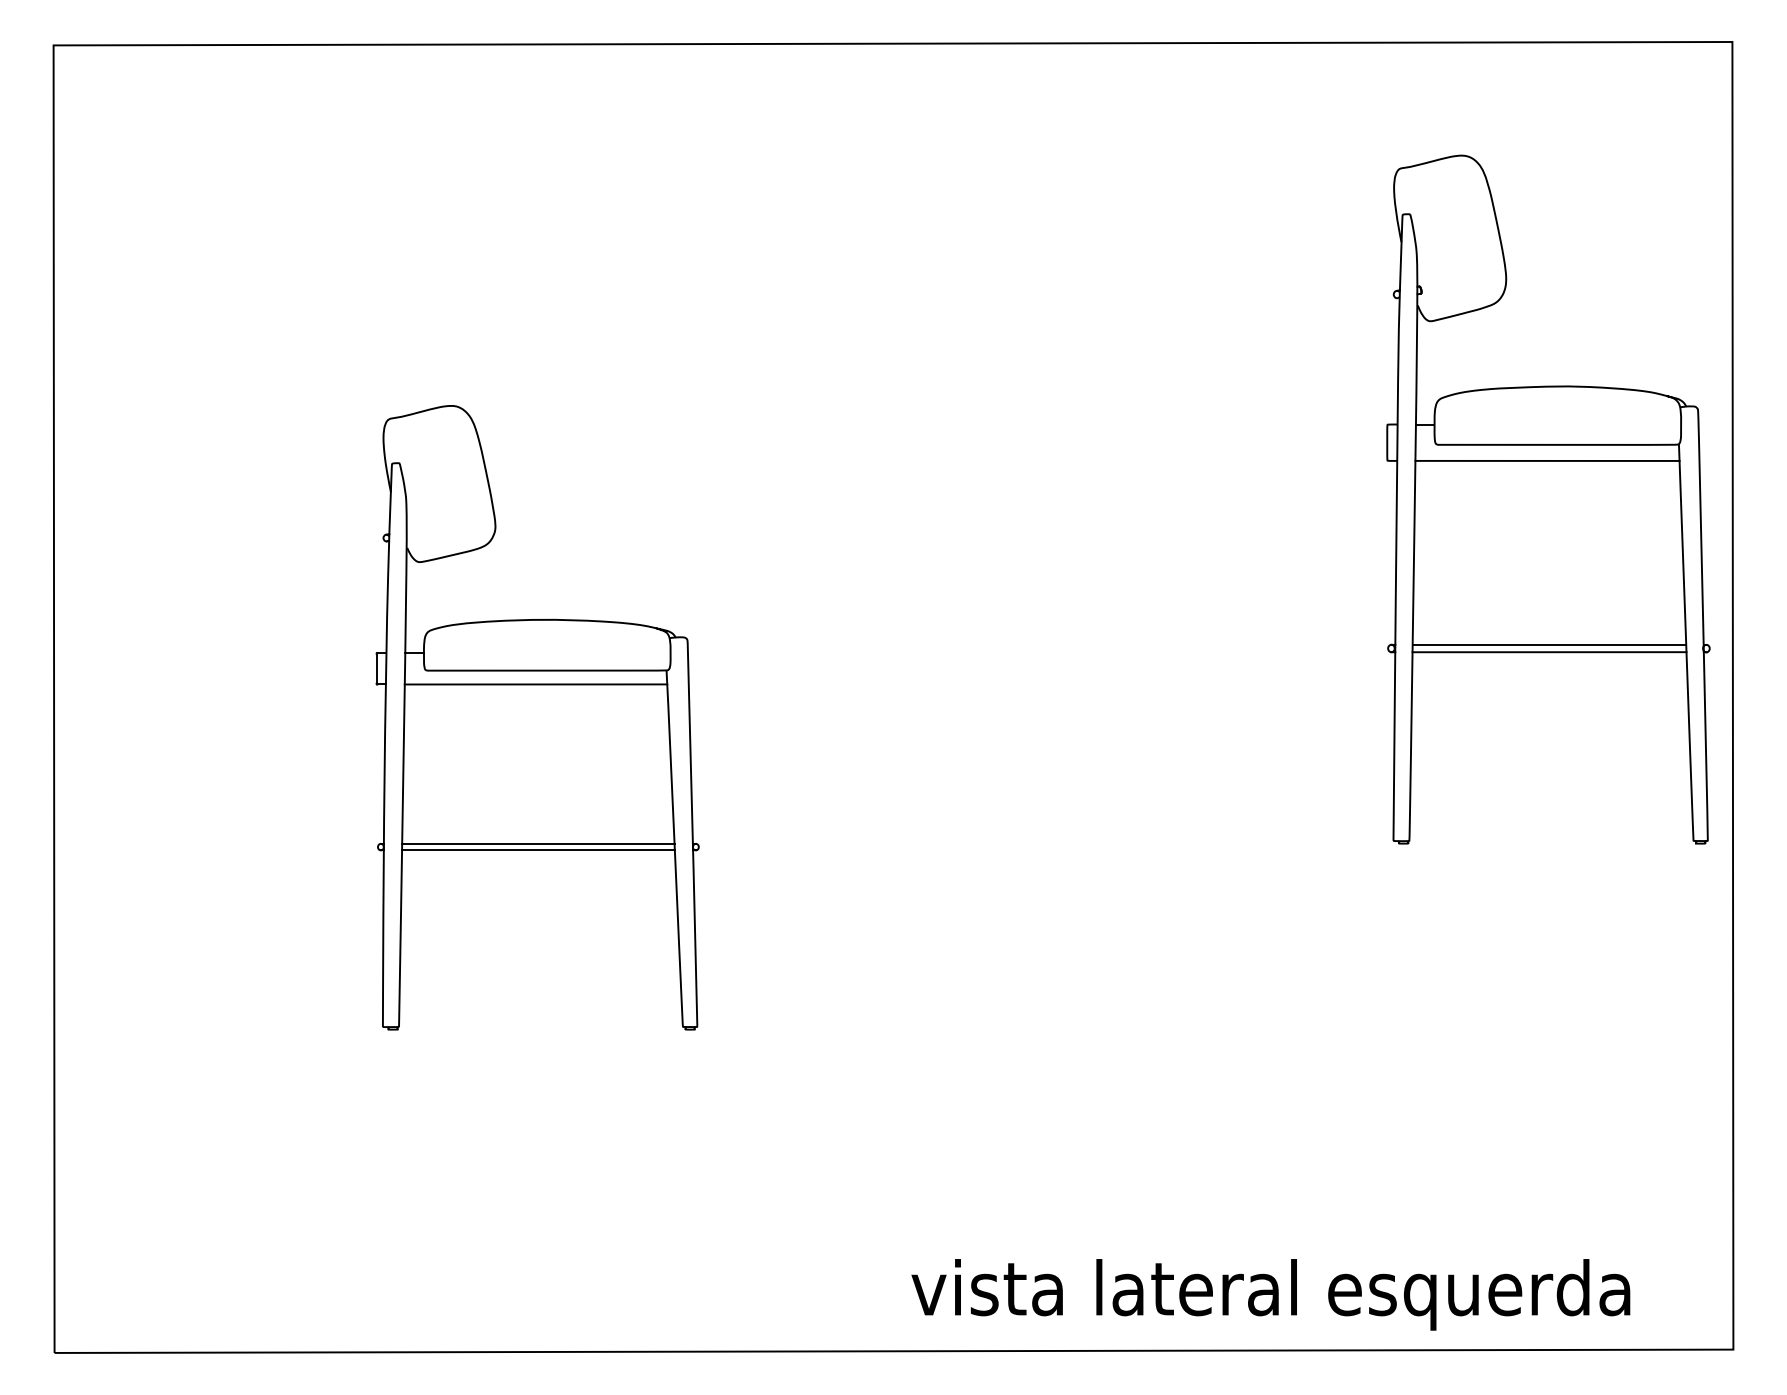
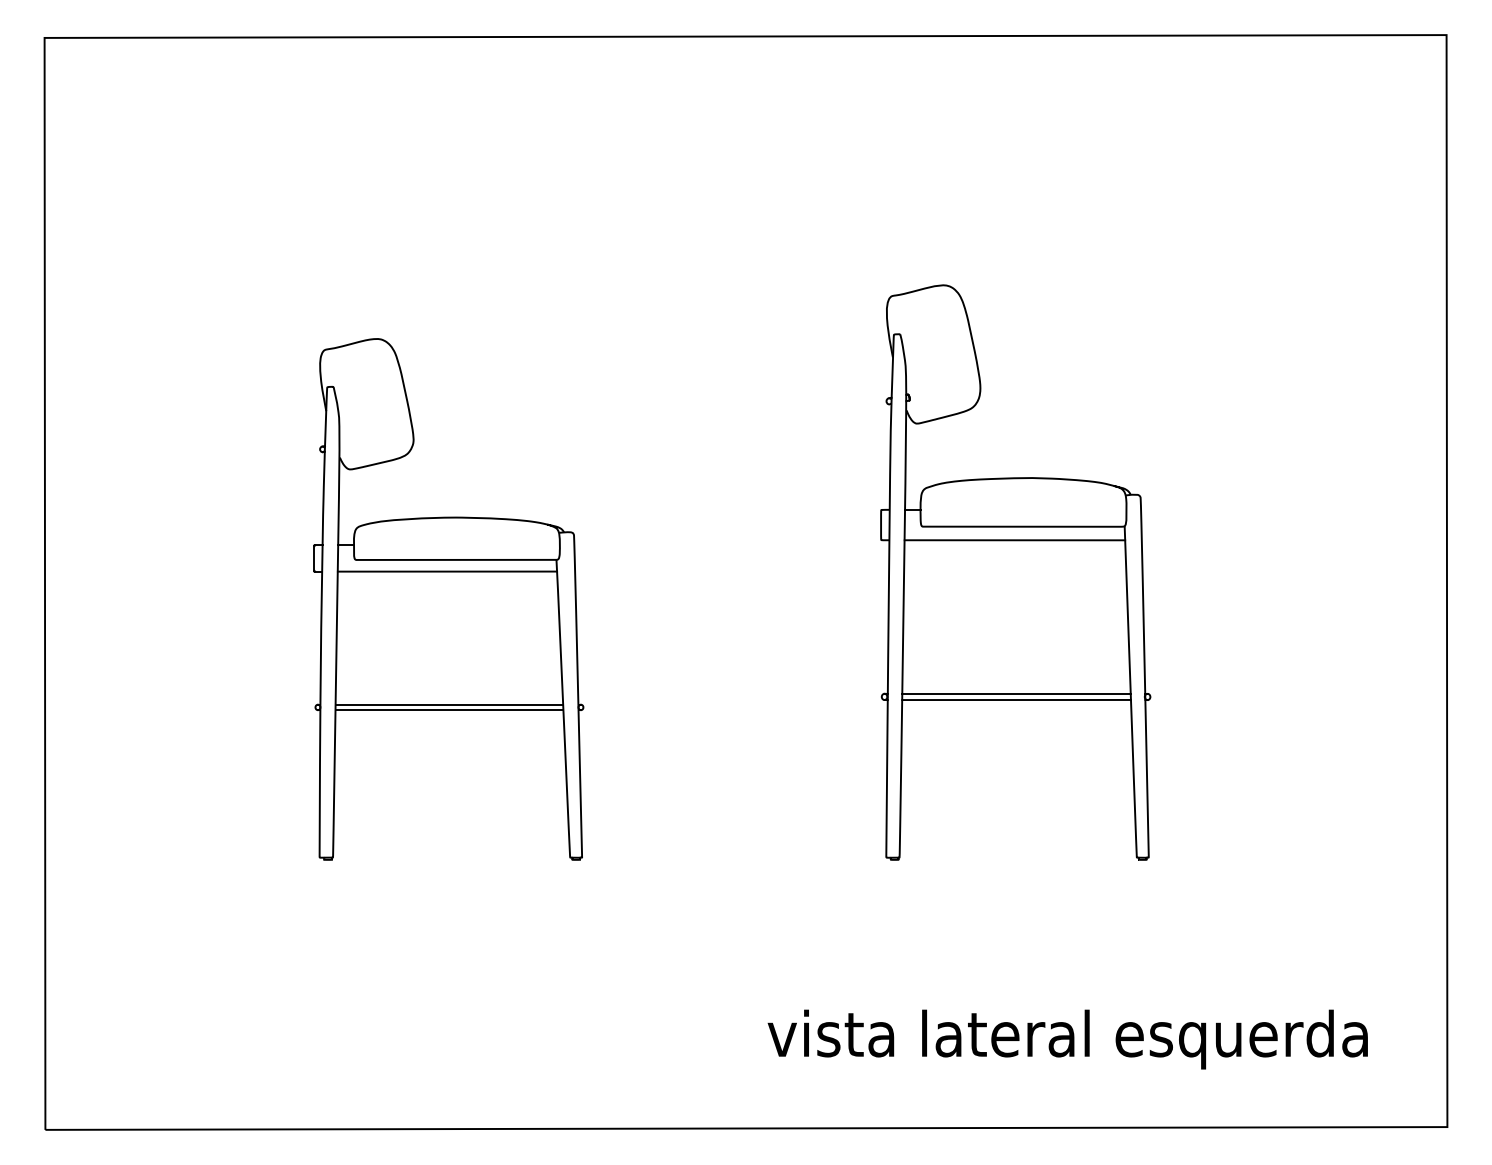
part: (1548, 499) -> (1015, 572), moved
text: (1270, 1294) -> (1067, 1039), moved

